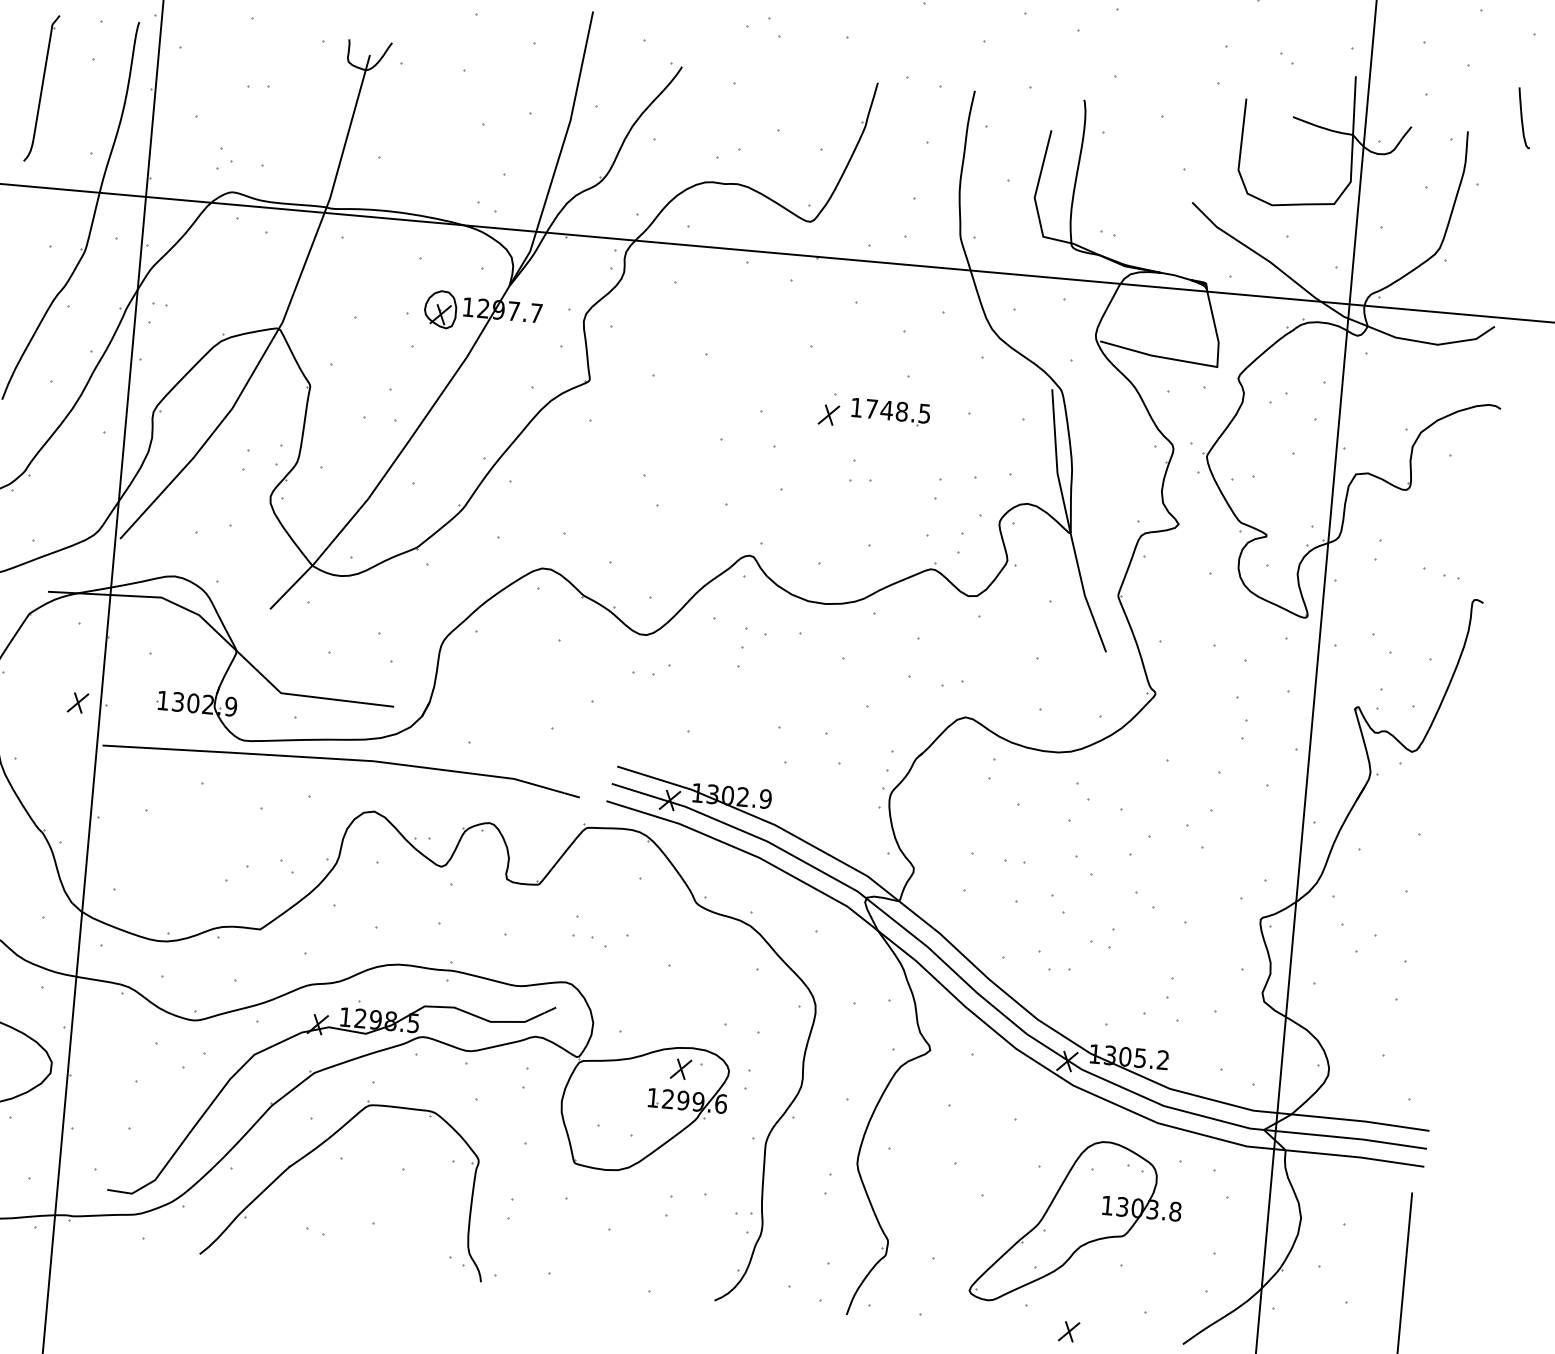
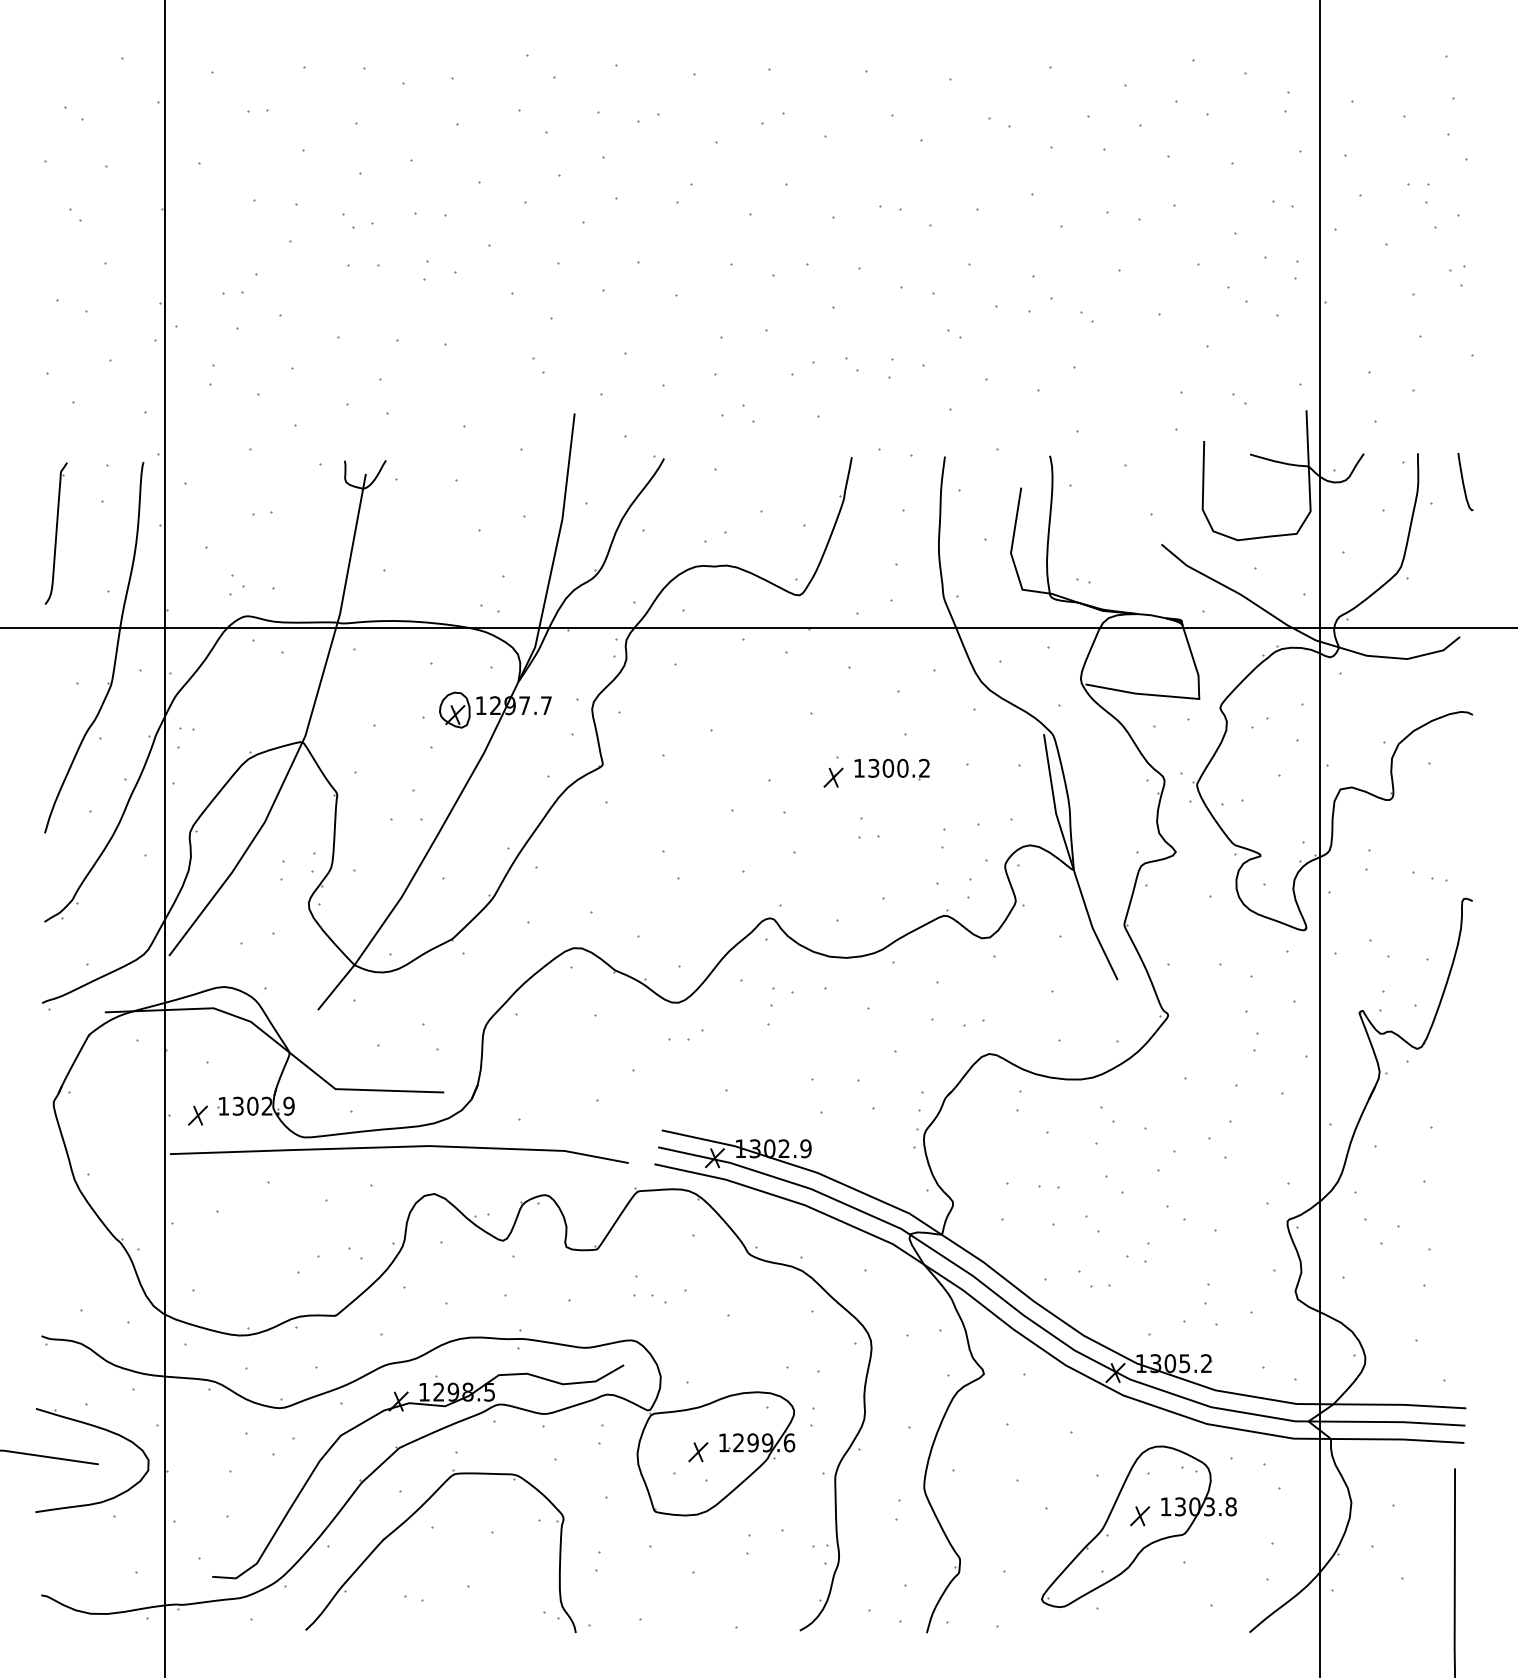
curve: (1523, 119) -> (1464, 483), moved
text: (897, 410) -> (898, 767), 1748.5 -> 1300.2
part: (77, 702) -> (197, 1115), moved
part: (681, 1069) -> (698, 1452), moved
part: (1069, 1332) -> (1140, 1516), moved

